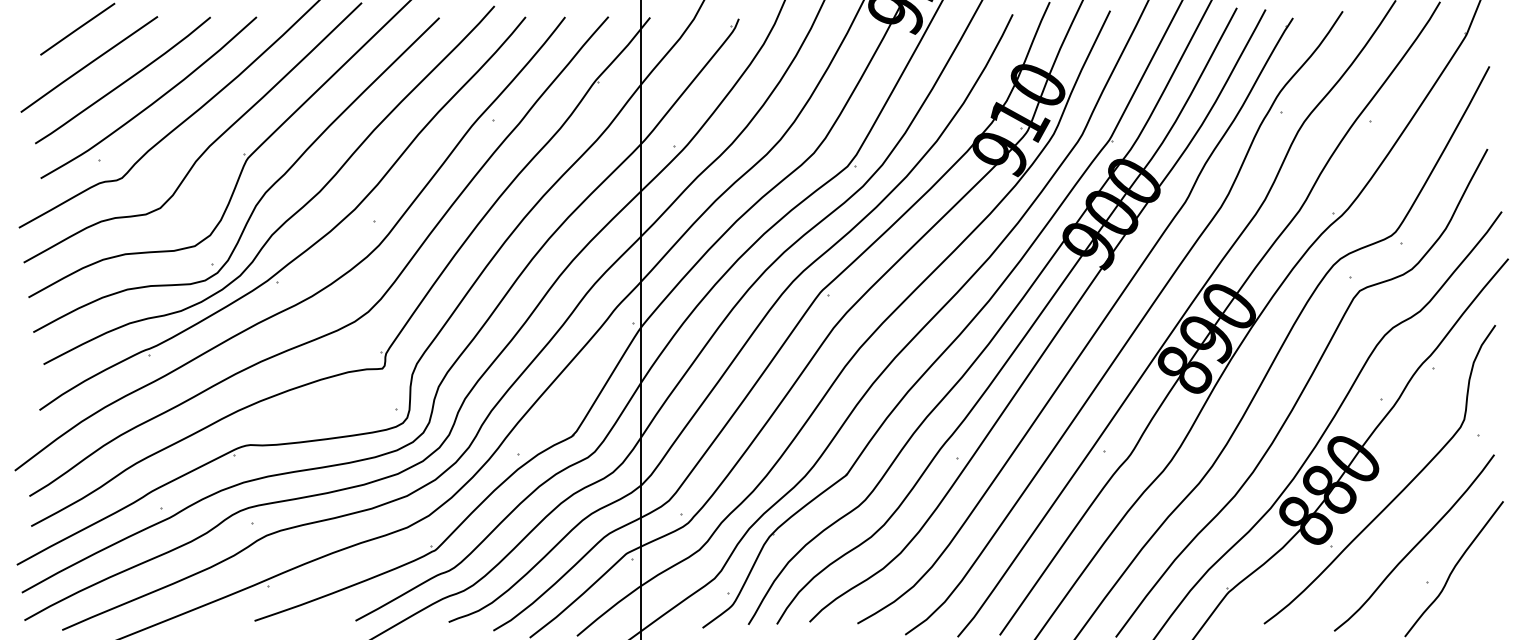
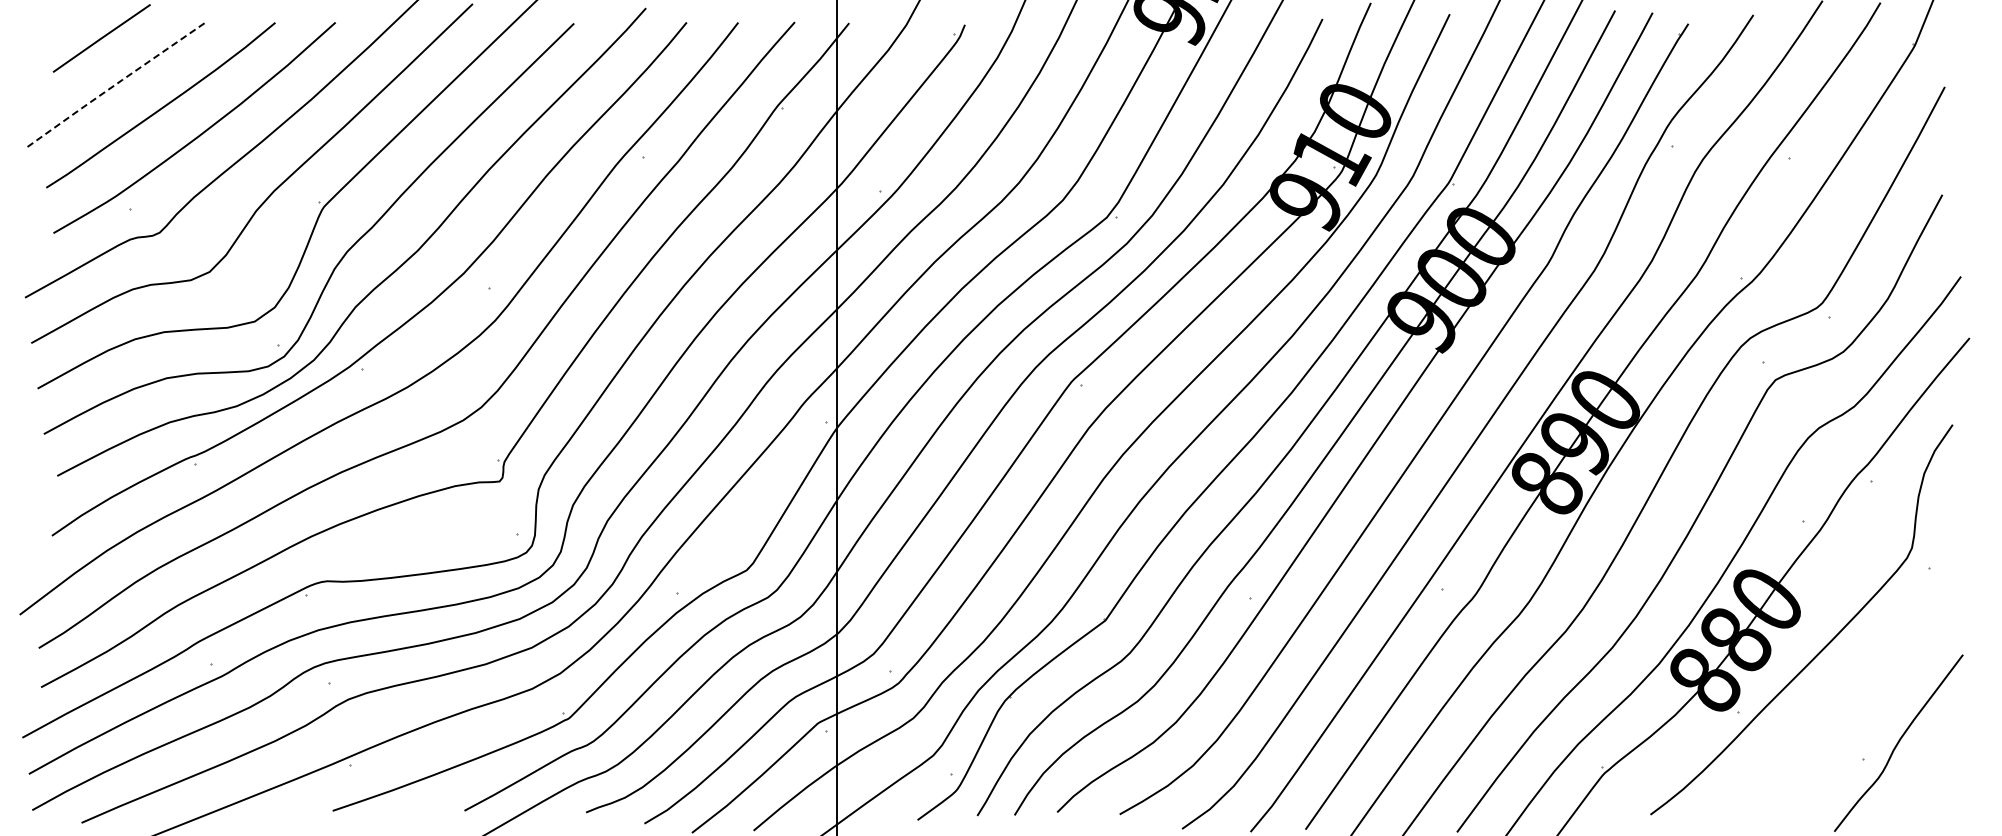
line: (88, 63) -> (116, 83), solid -> dashed
curve: (1416, 544) -> (1849, 710), removed

